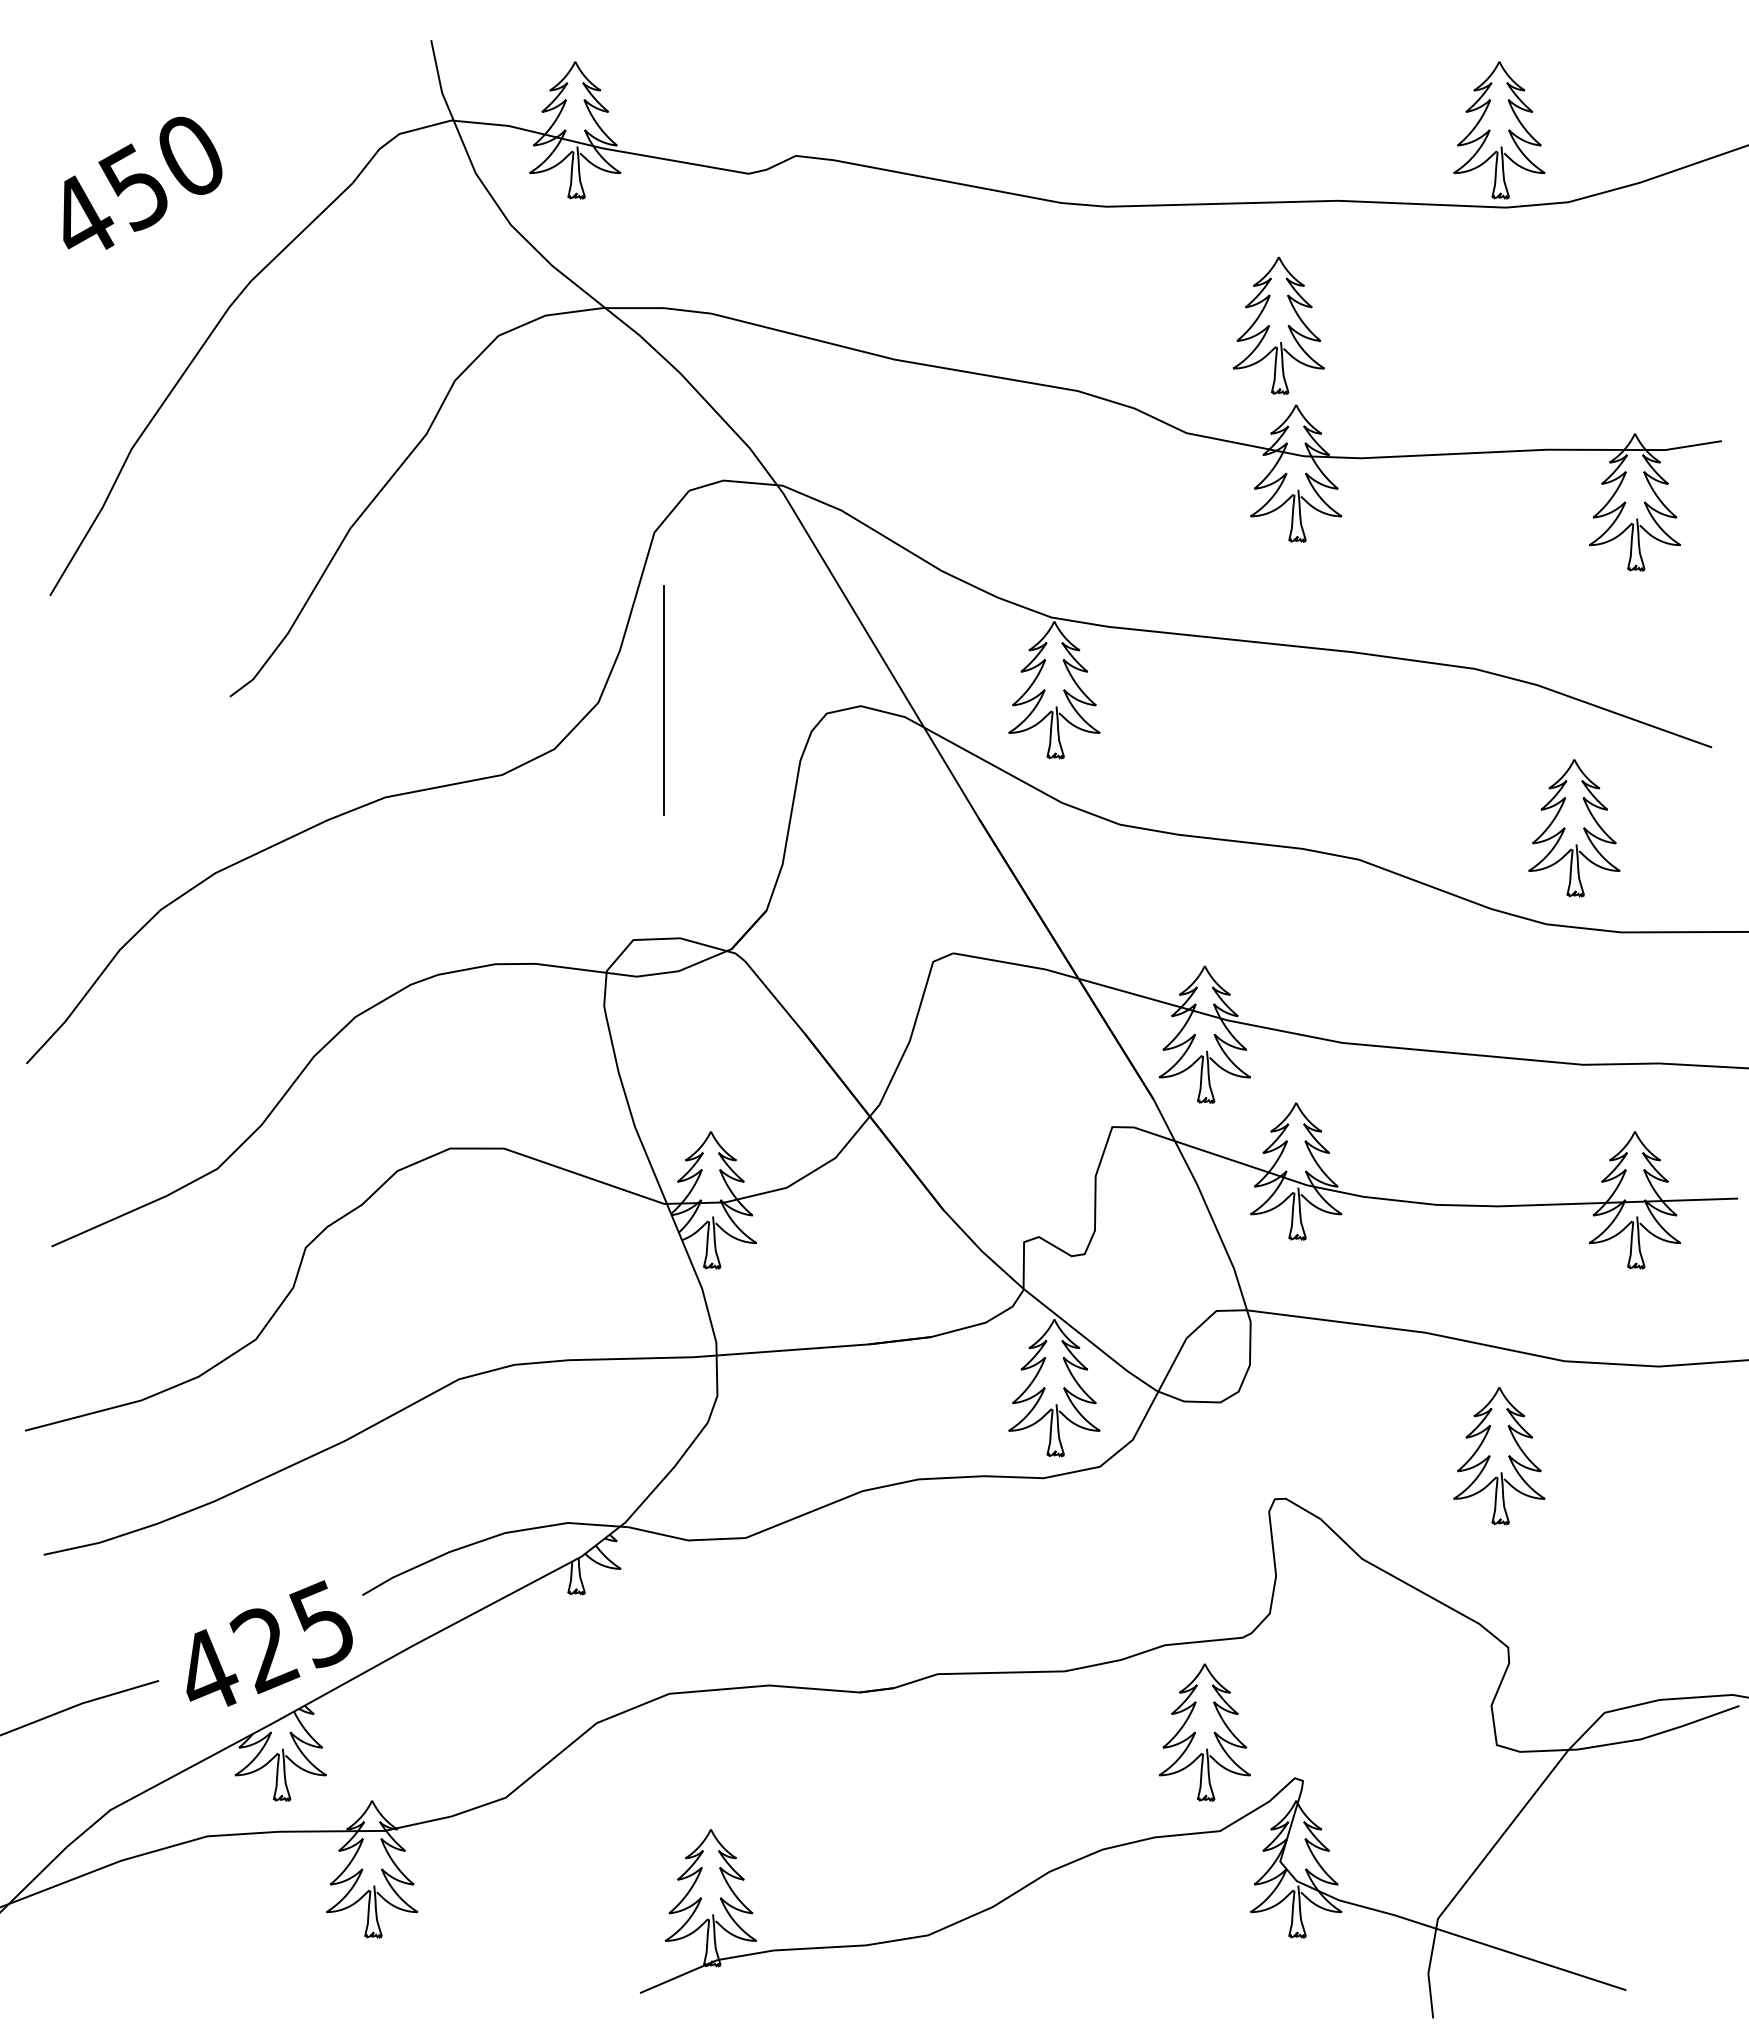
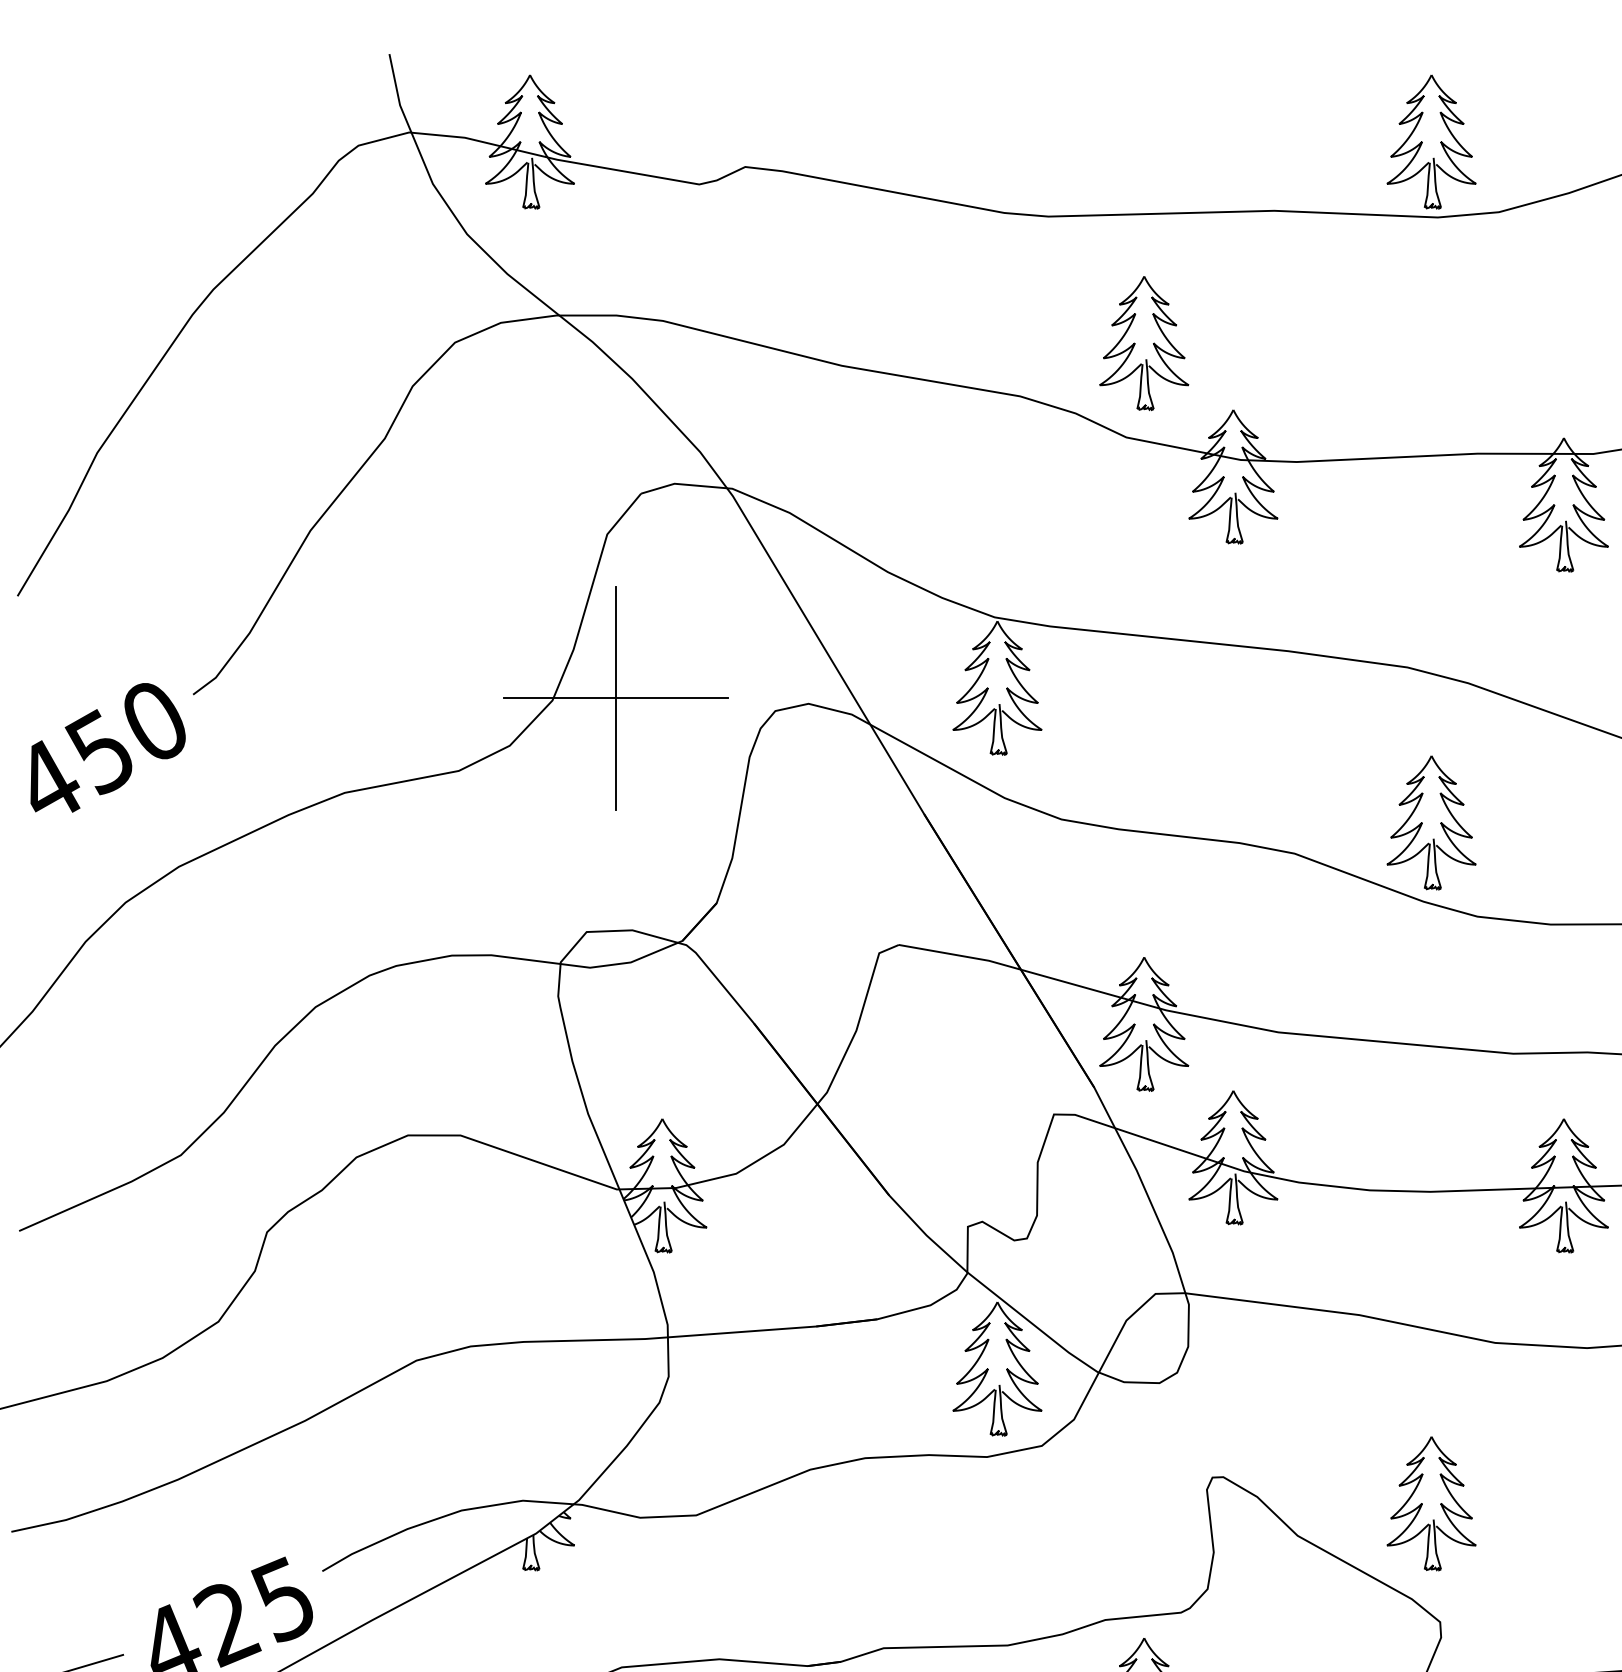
text: (142, 182) -> (107, 747), moved
part: (1278, 325) -> (1143, 343), moved
line: (663, 700) -> (616, 698), added
part: (1574, 828) -> (1431, 823), moved
part: (1499, 1456) -> (1431, 1504), moved

